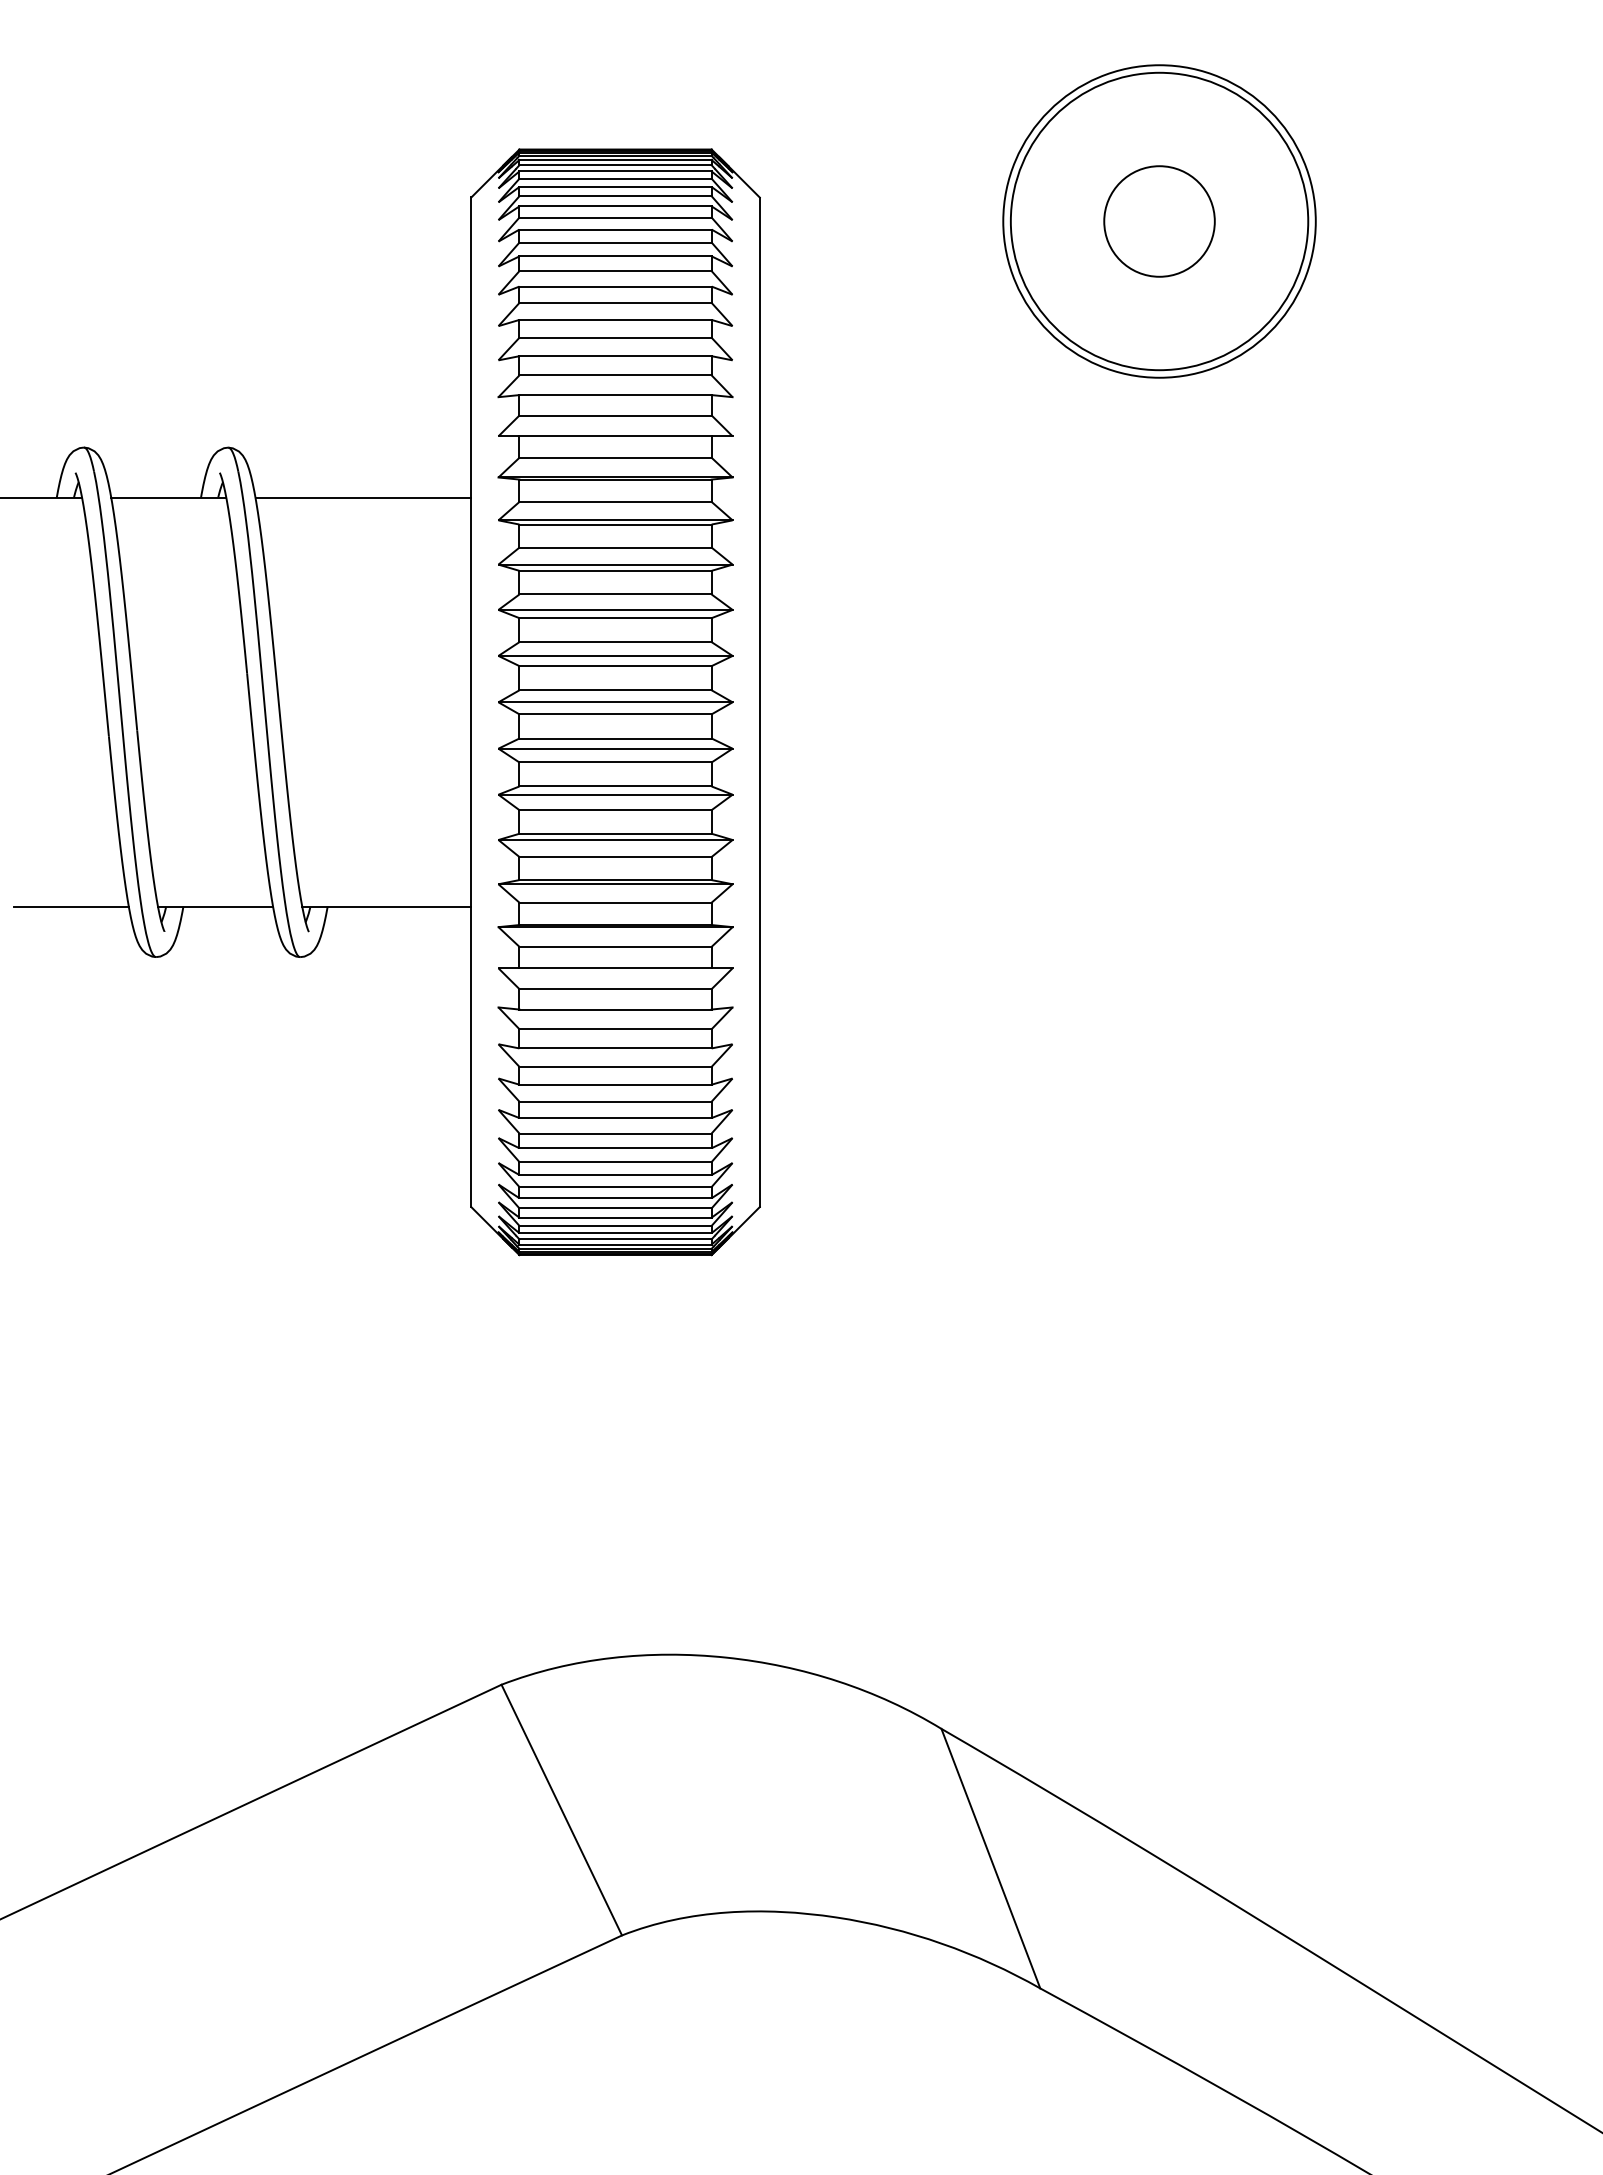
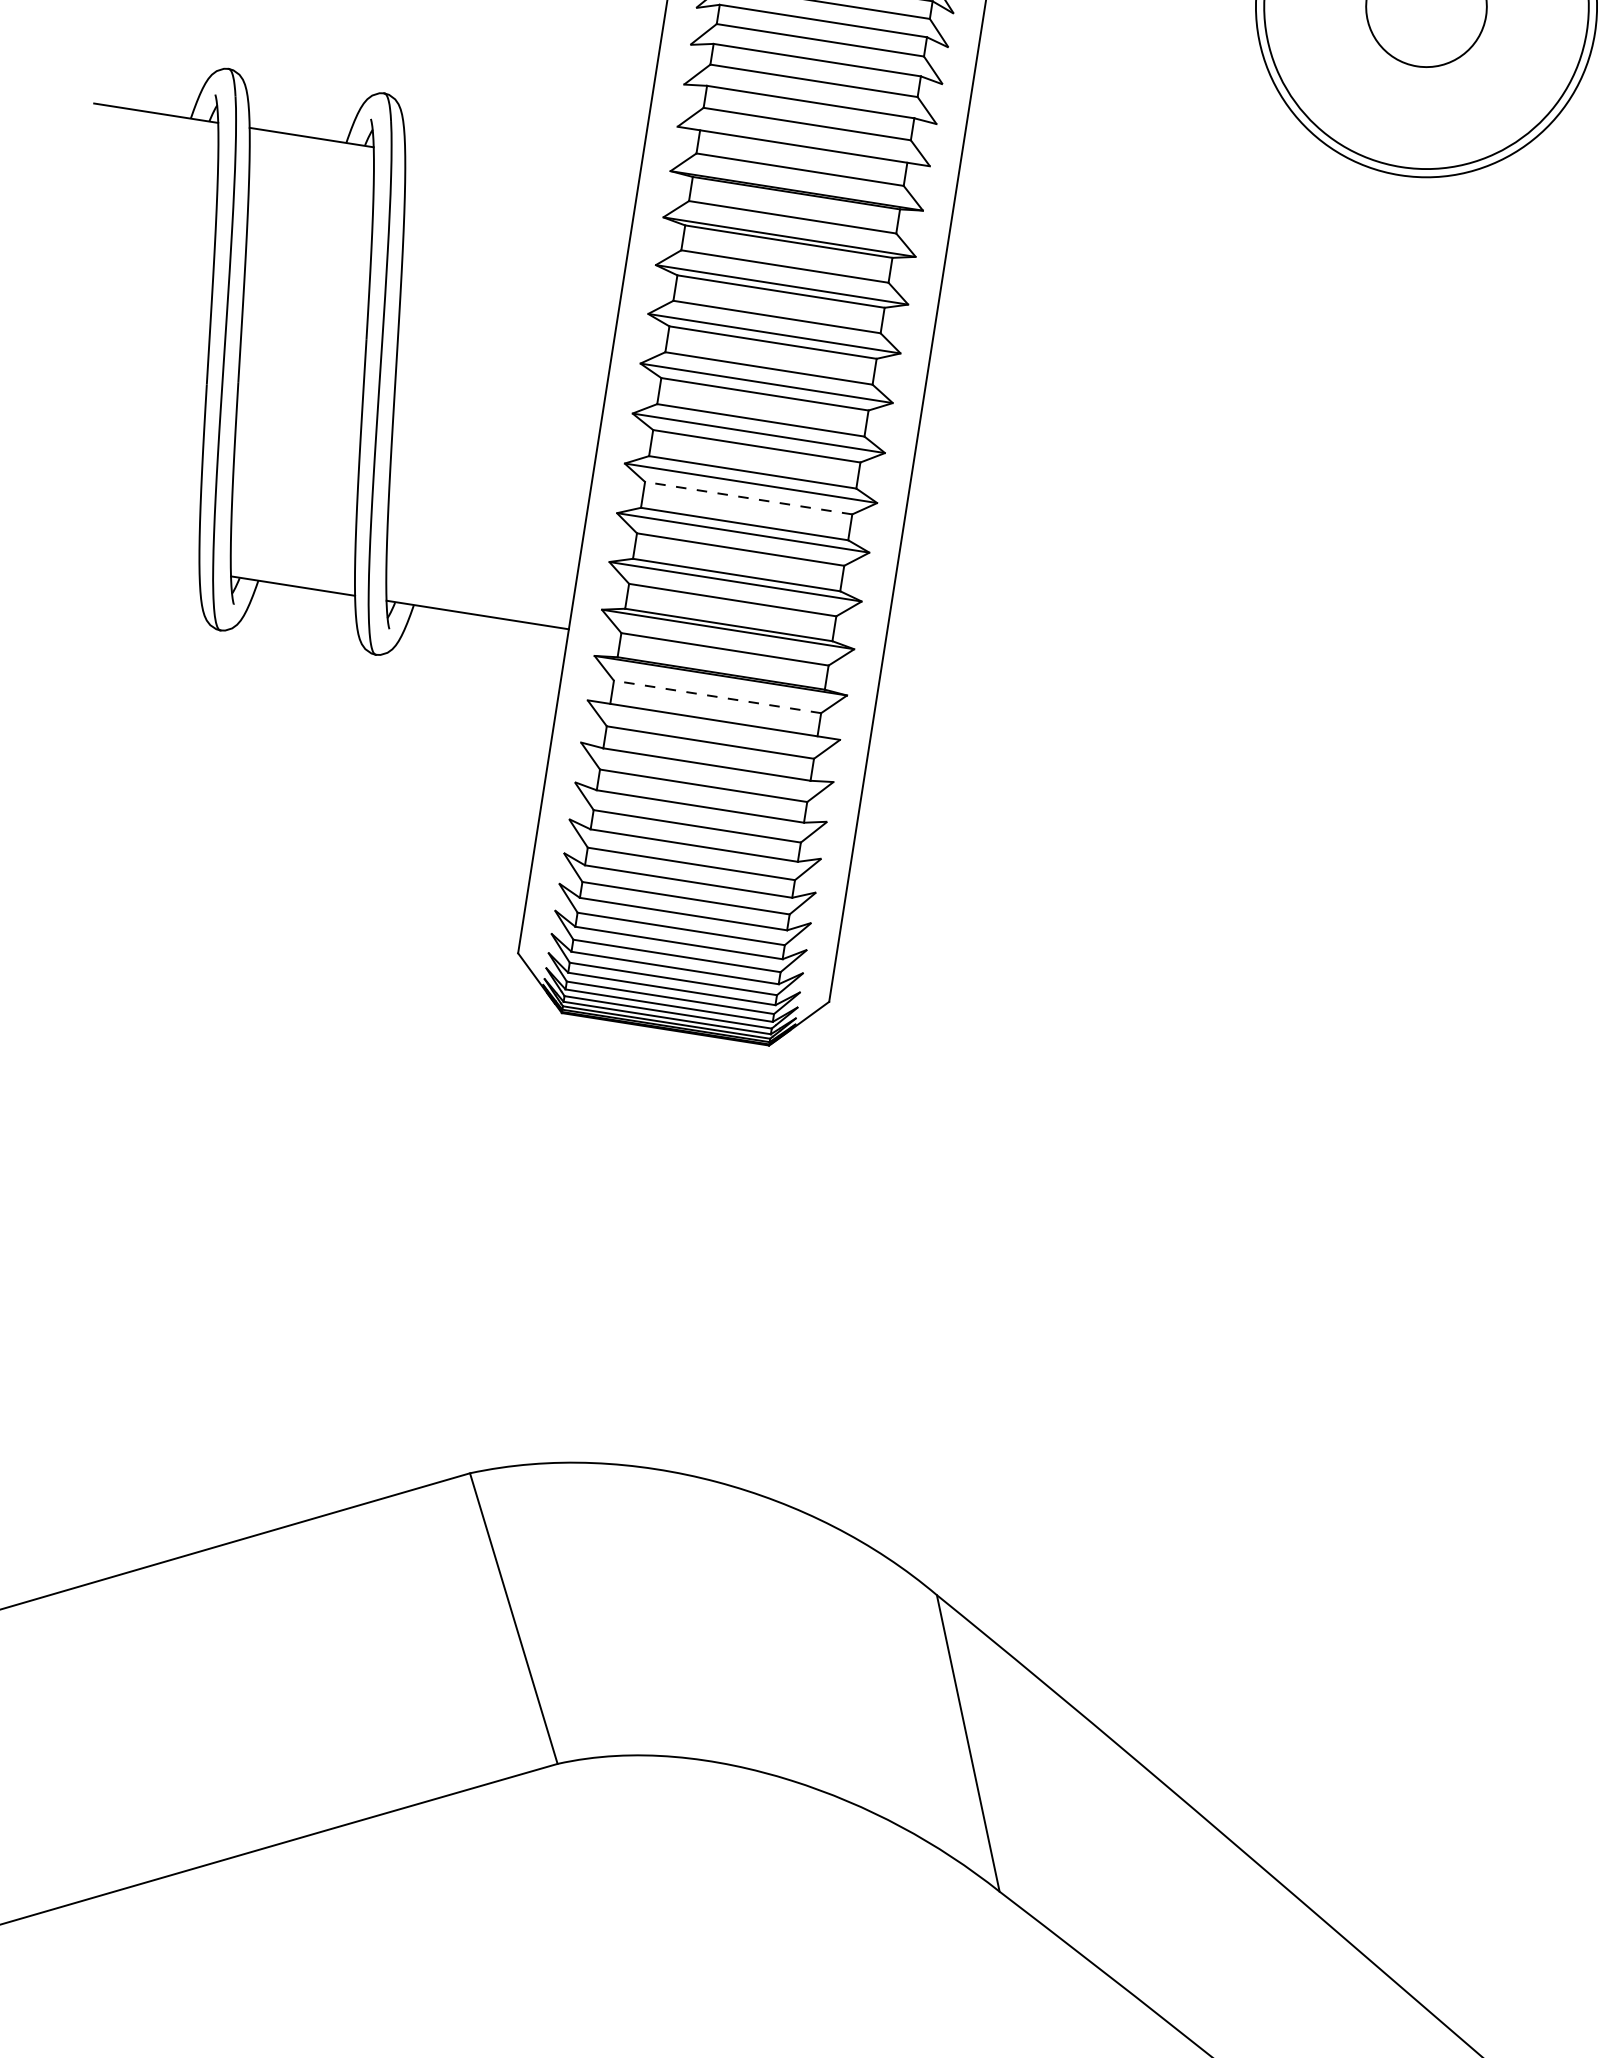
line: (363, 497) -> (521, 169), removed
line: (615, 762) -> (748, 498), solid -> dashed
line: (70, 906) -> (136, 561), removed
line: (615, 946) -> (717, 696), solid -> dashed

